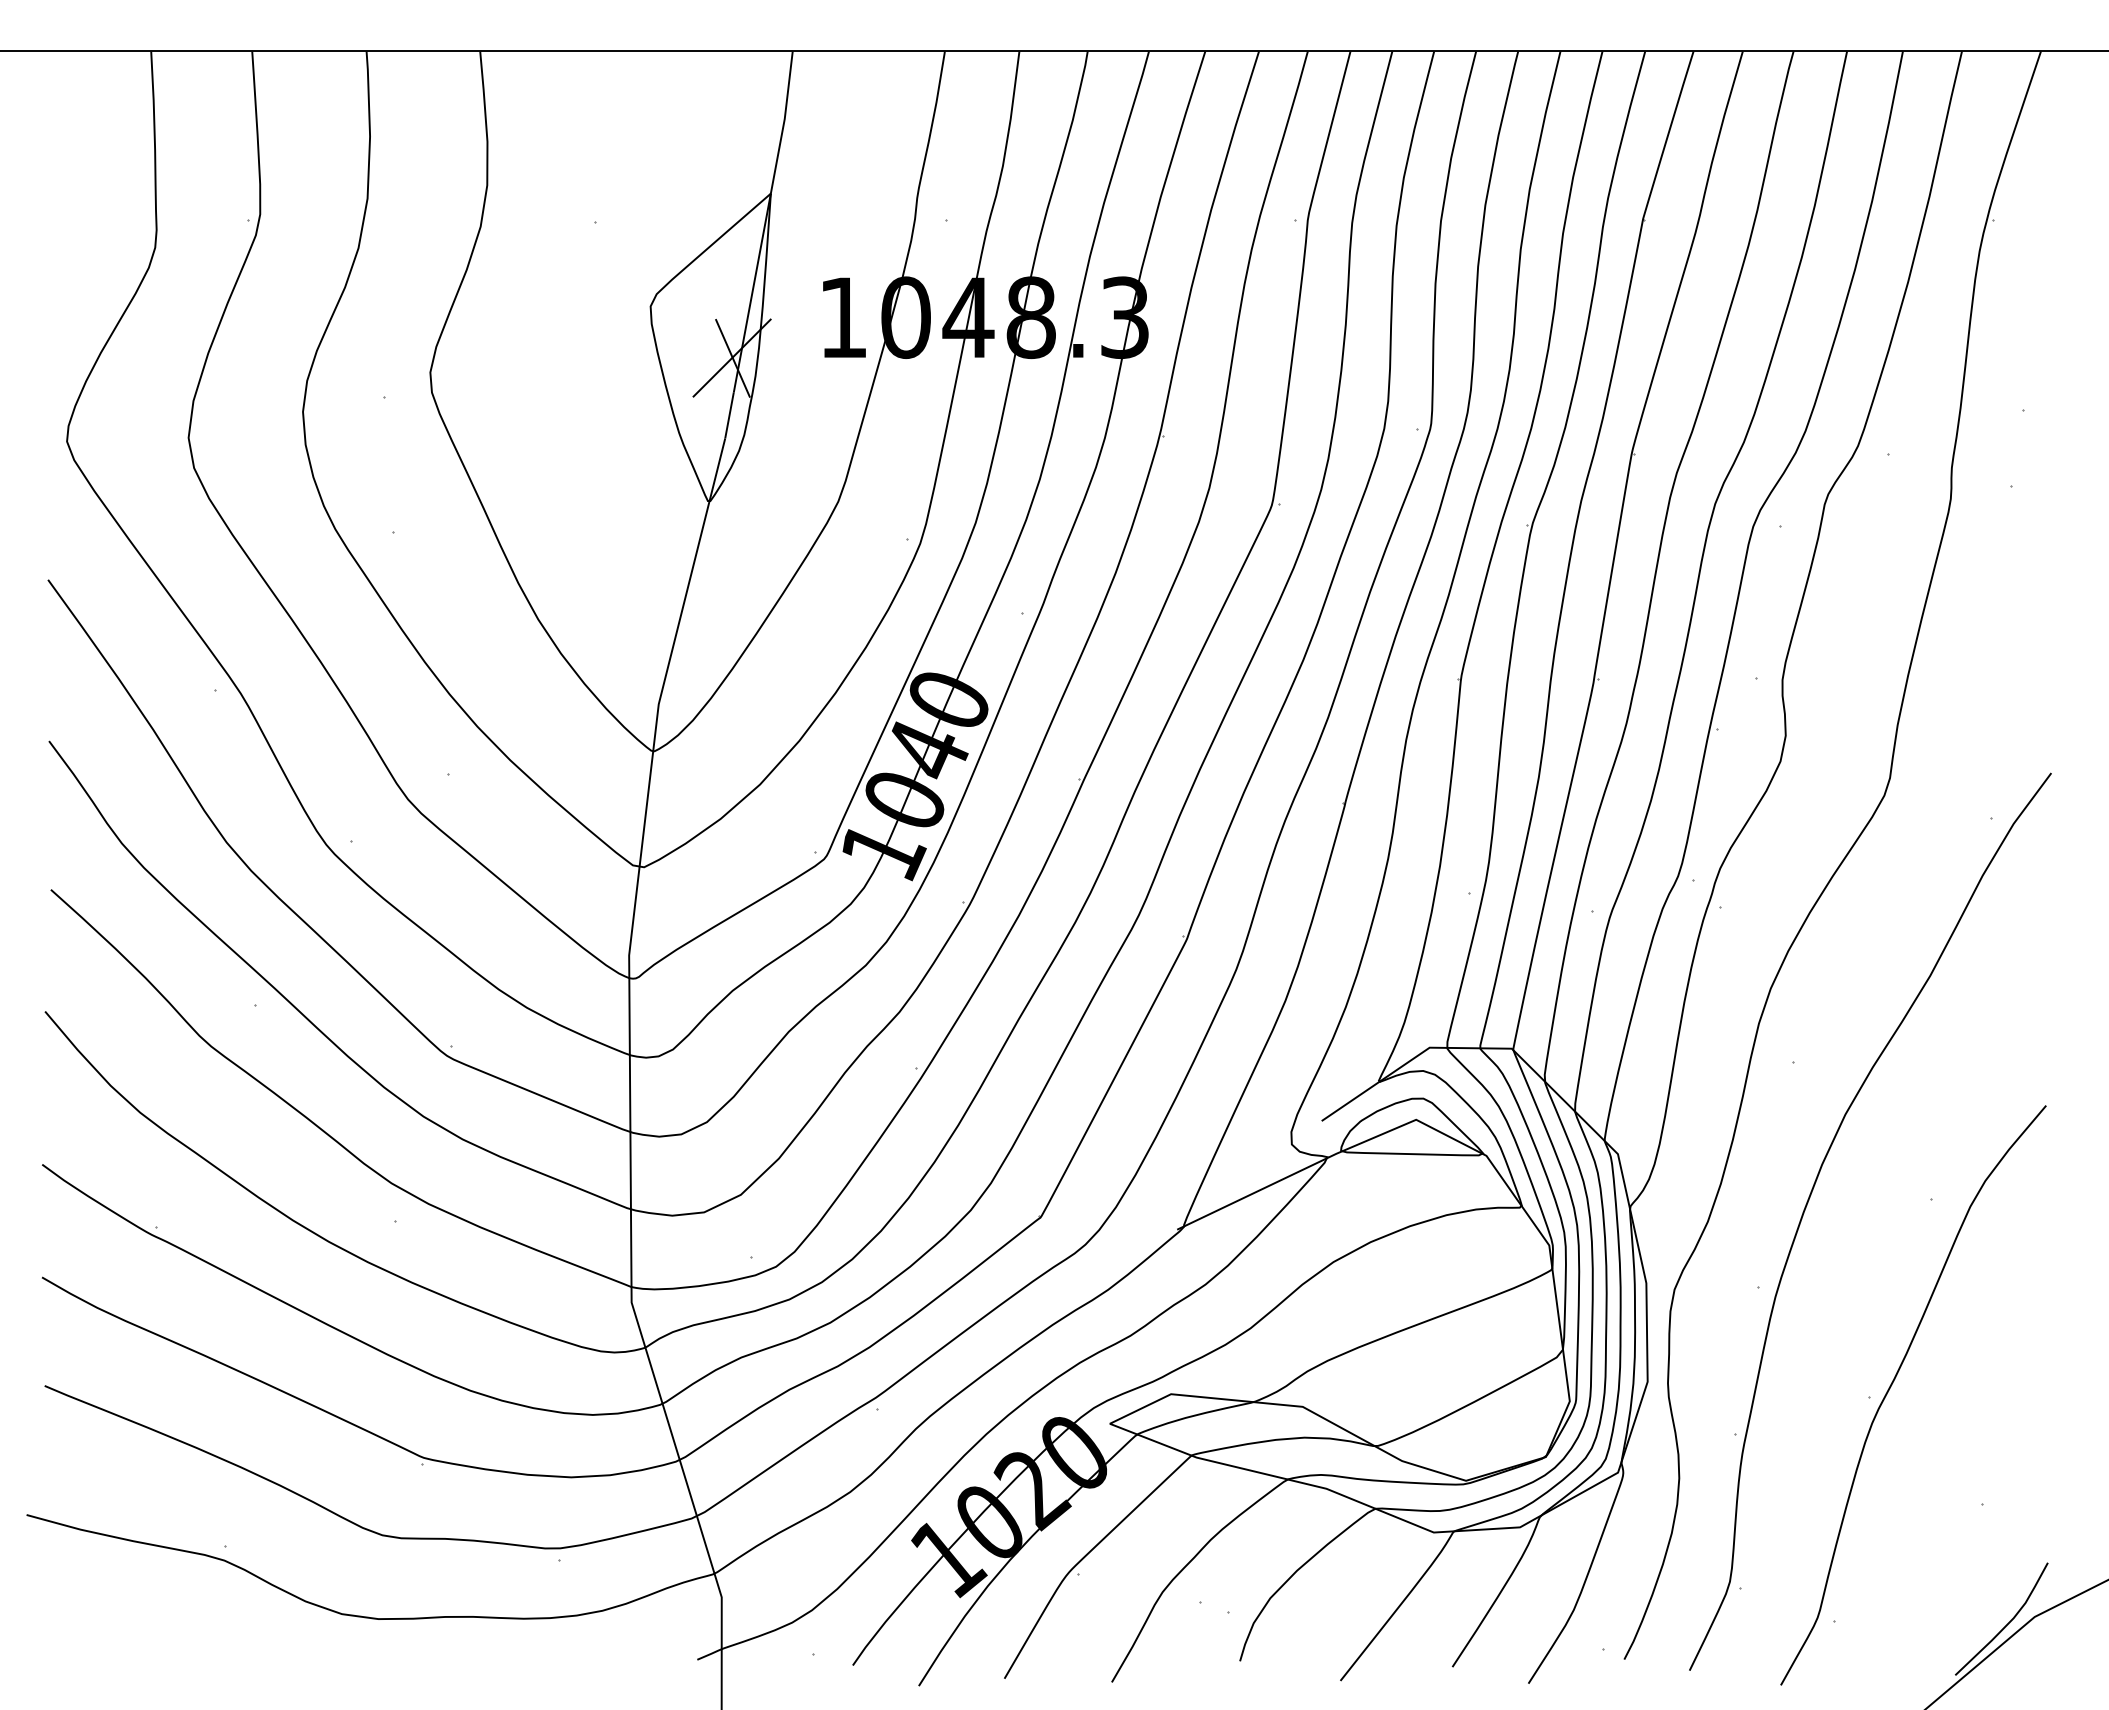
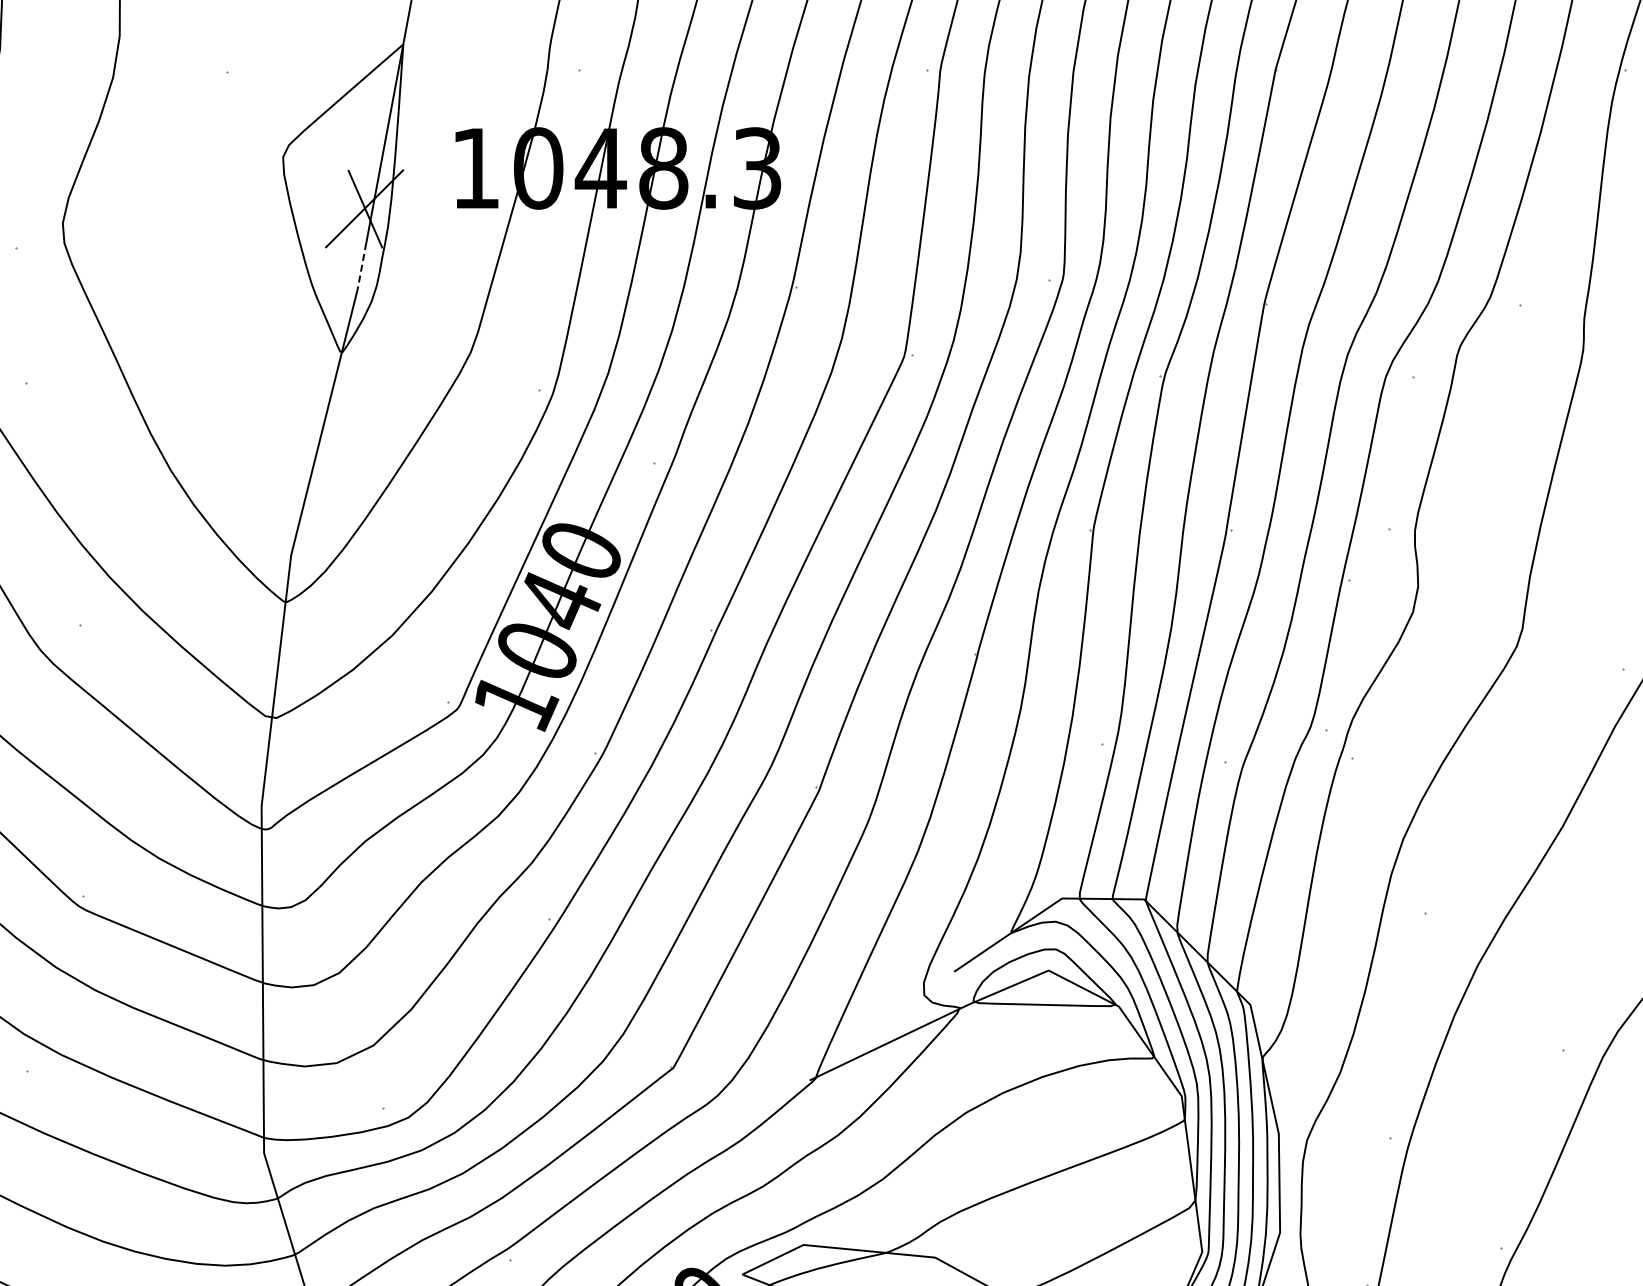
line: (729, 415) -> (361, 266), solid -> dashed

